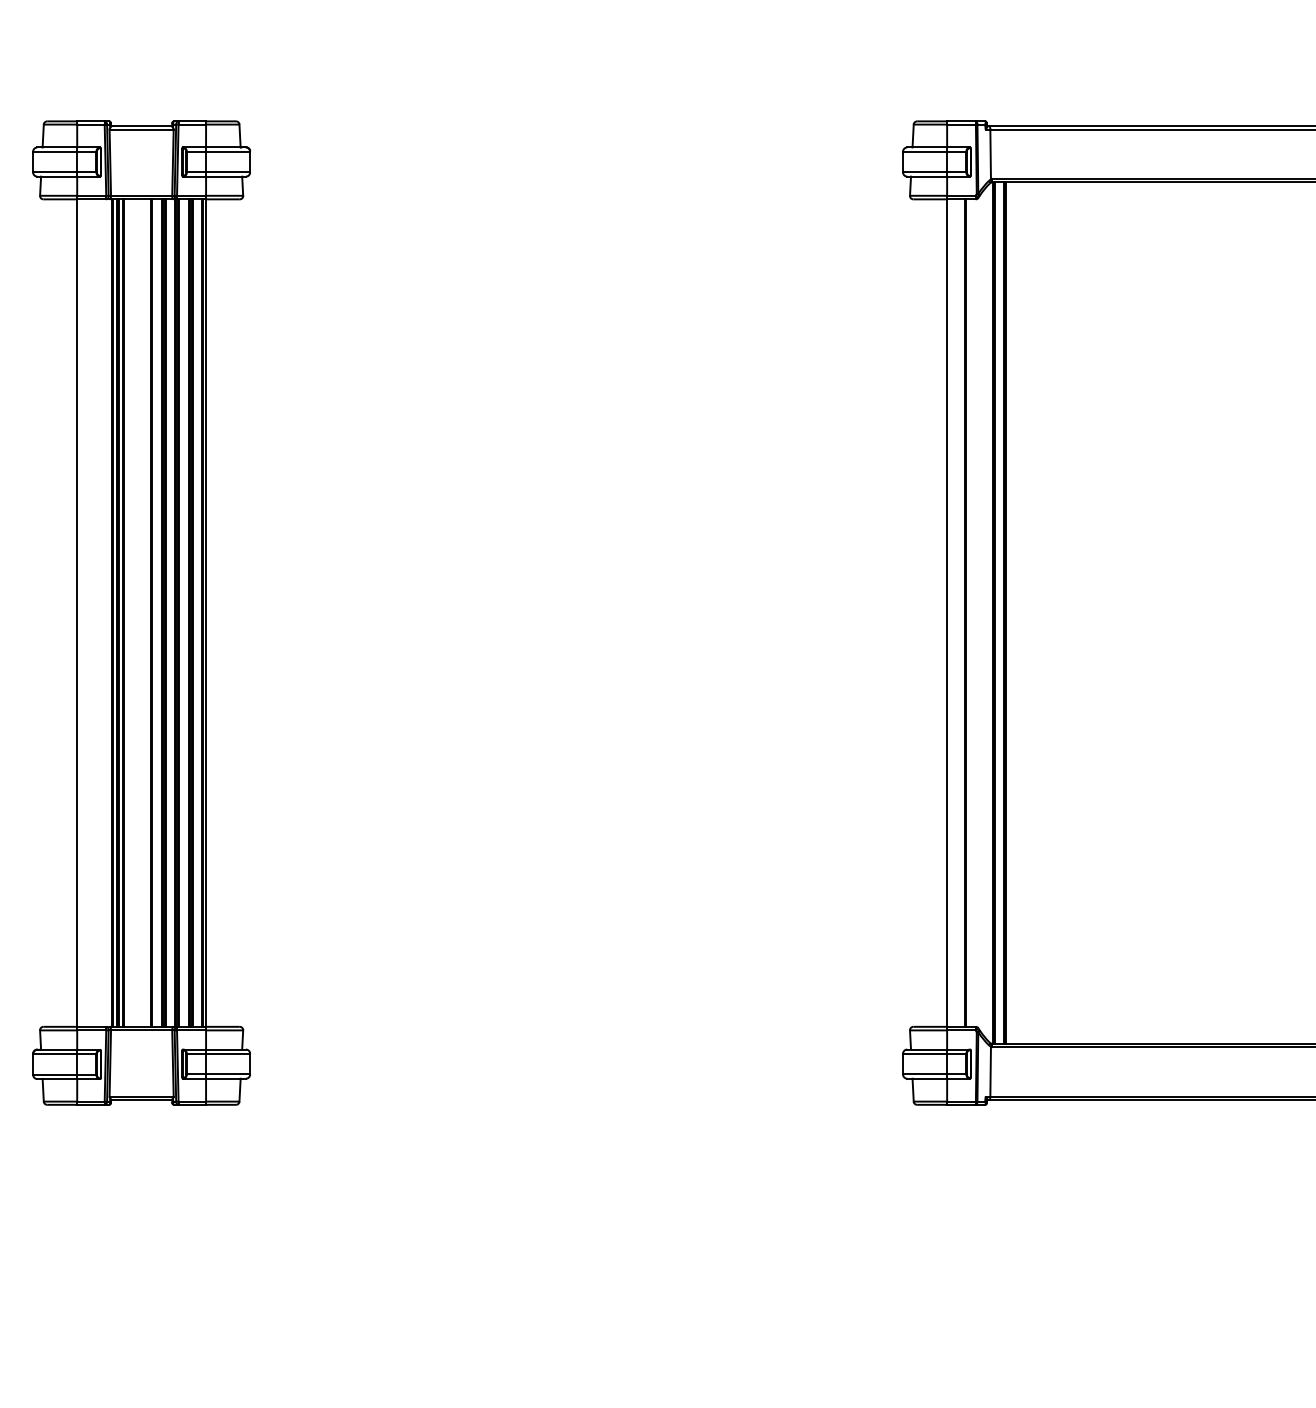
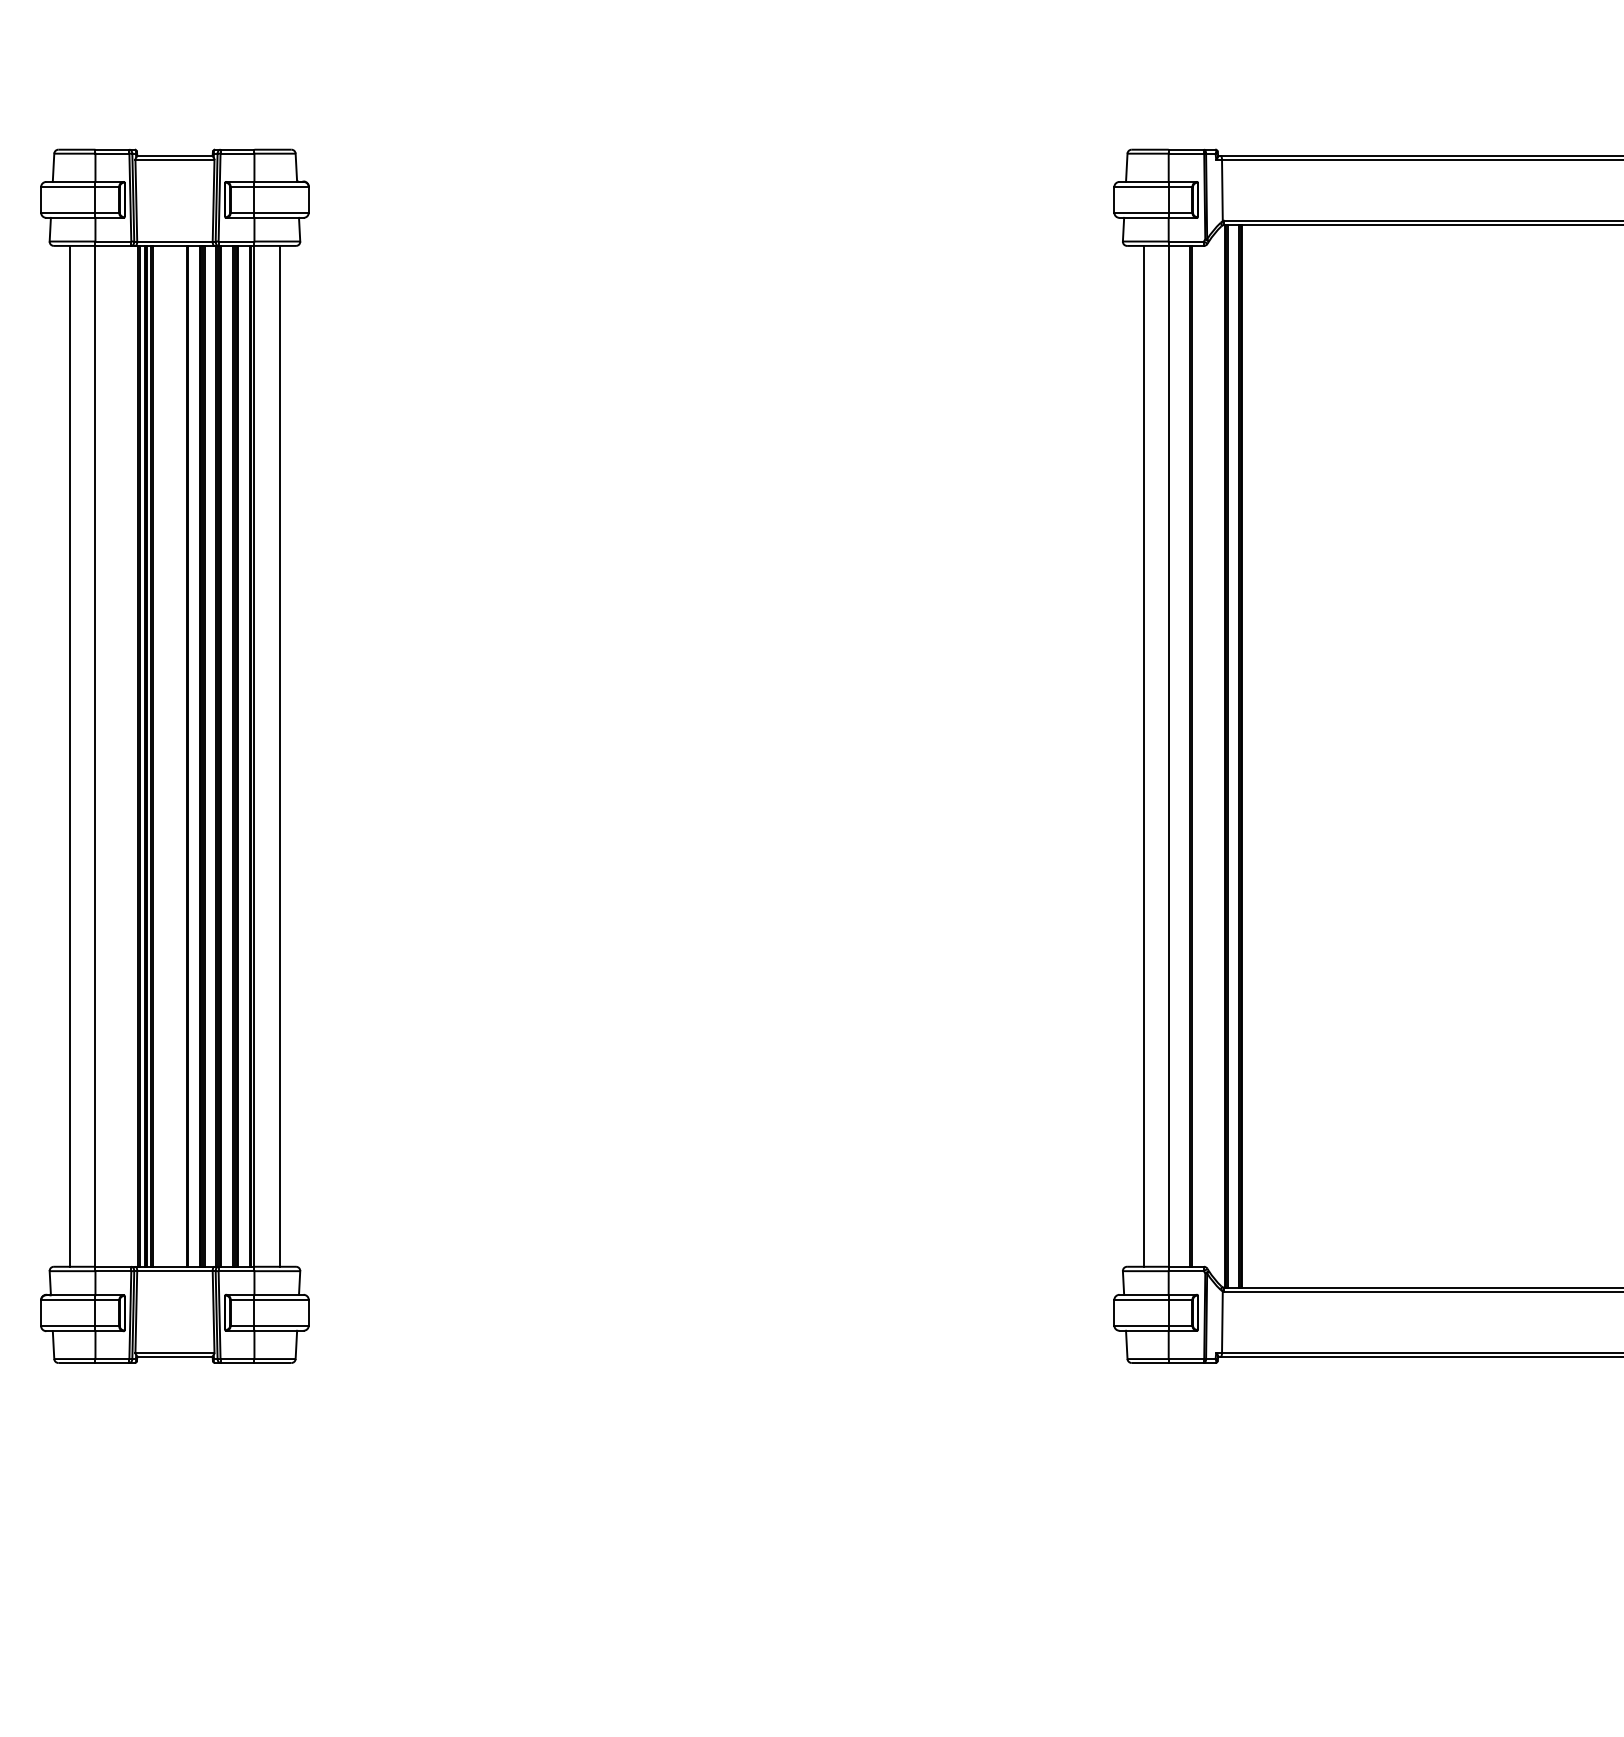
line: (56, 612) -> (69, 755), added
line: (226, 612) -> (279, 755), added
line: (926, 612) -> (1143, 755), added

